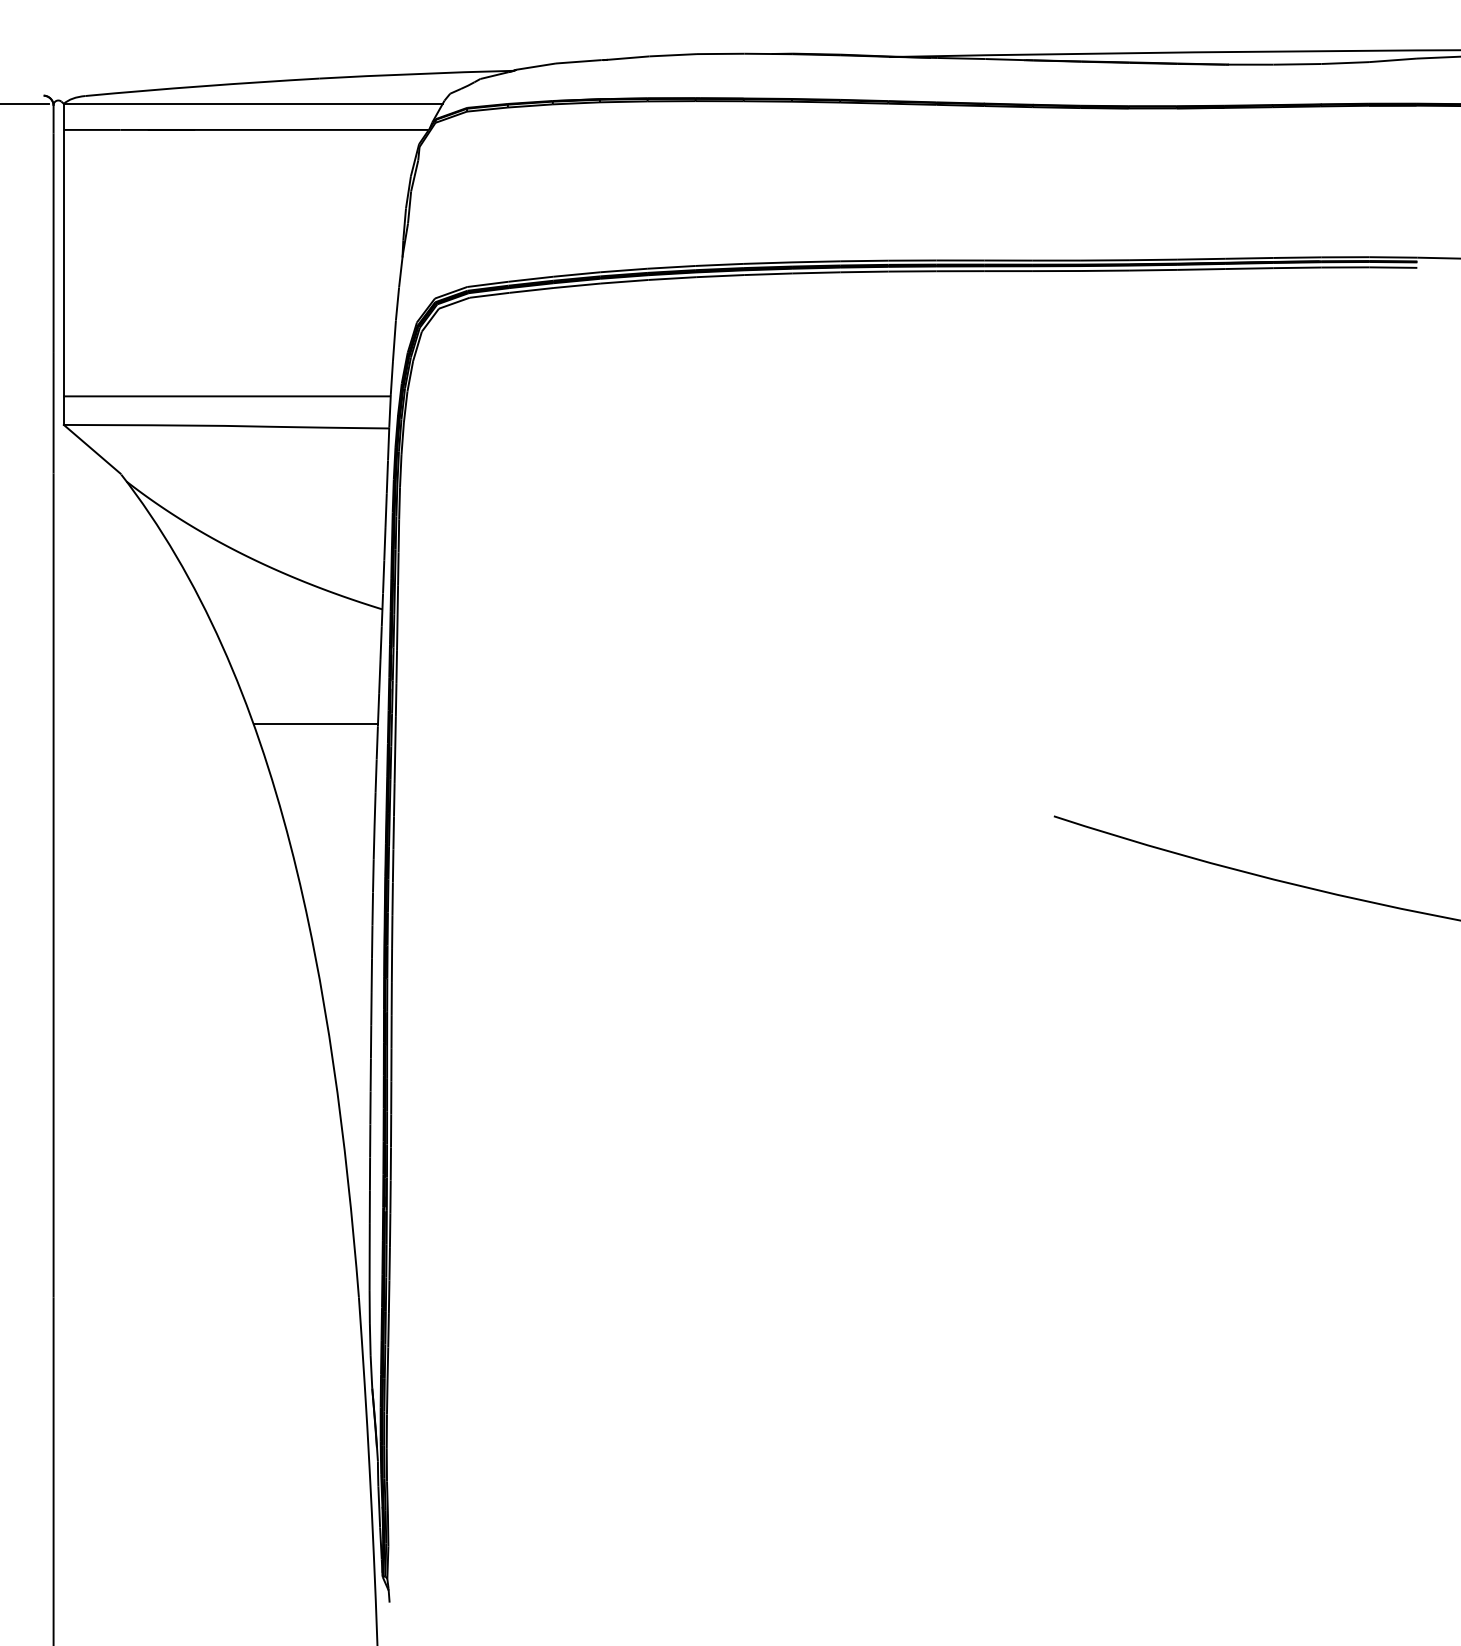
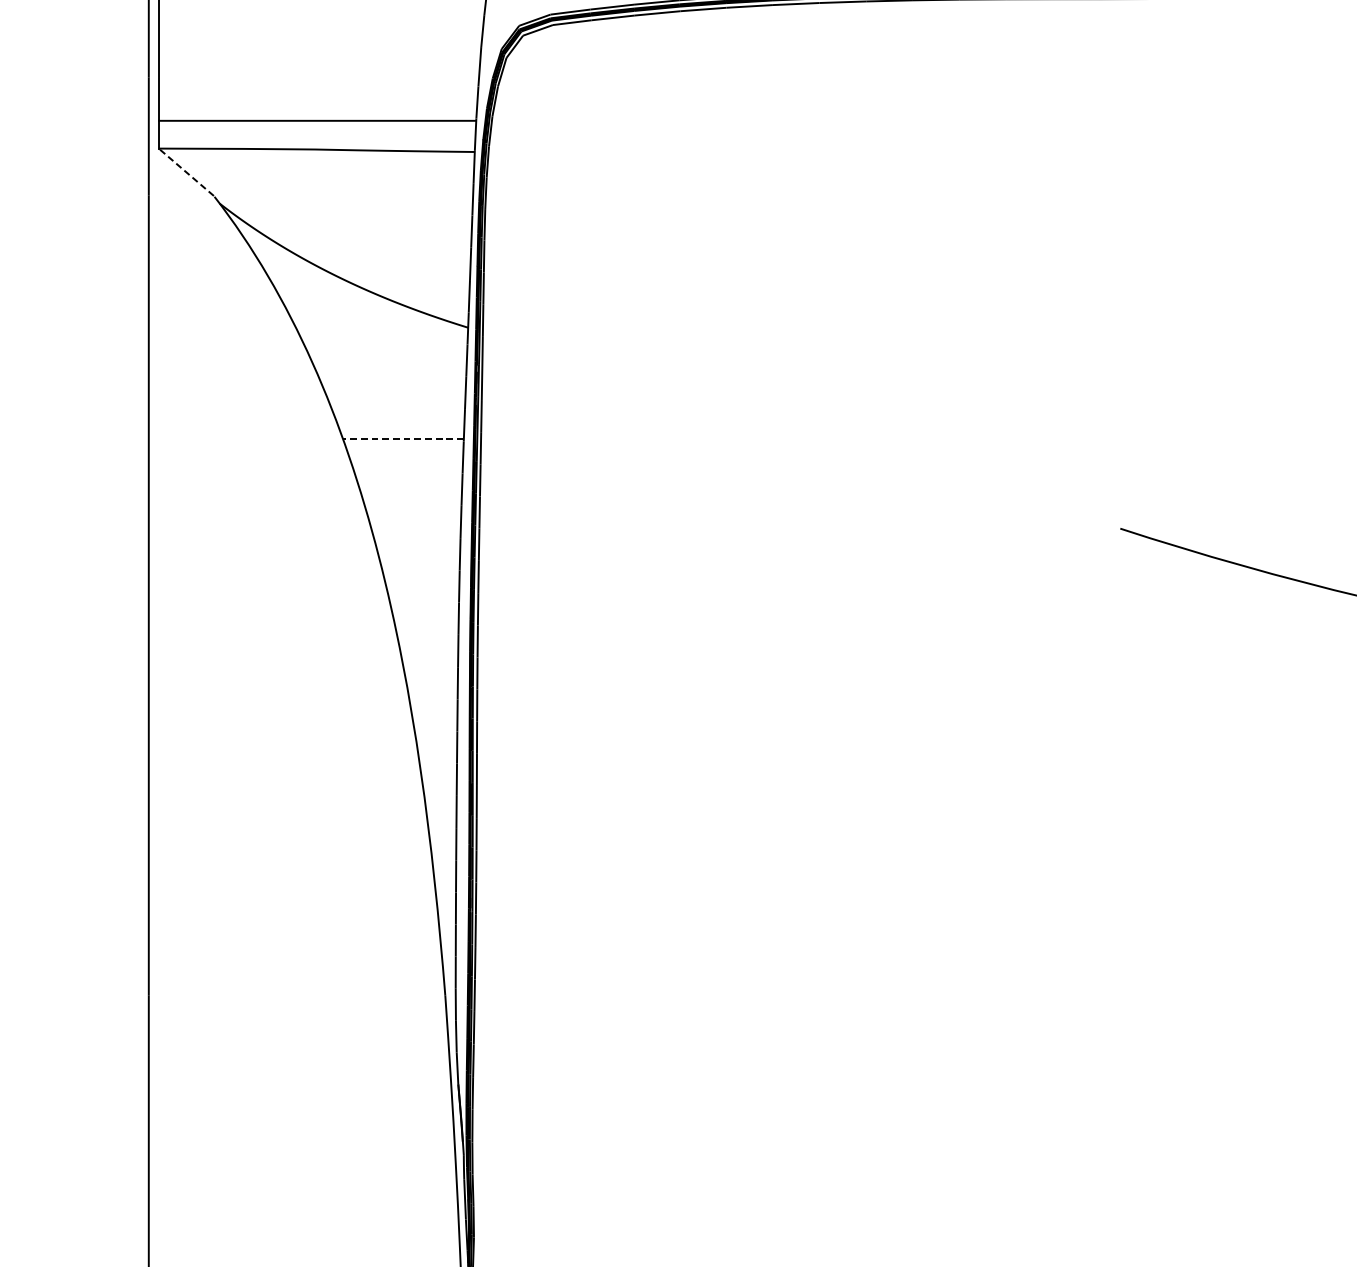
line: (91, 449) -> (185, 172), solid -> dashed
line: (315, 724) -> (403, 439), solid -> dashed

